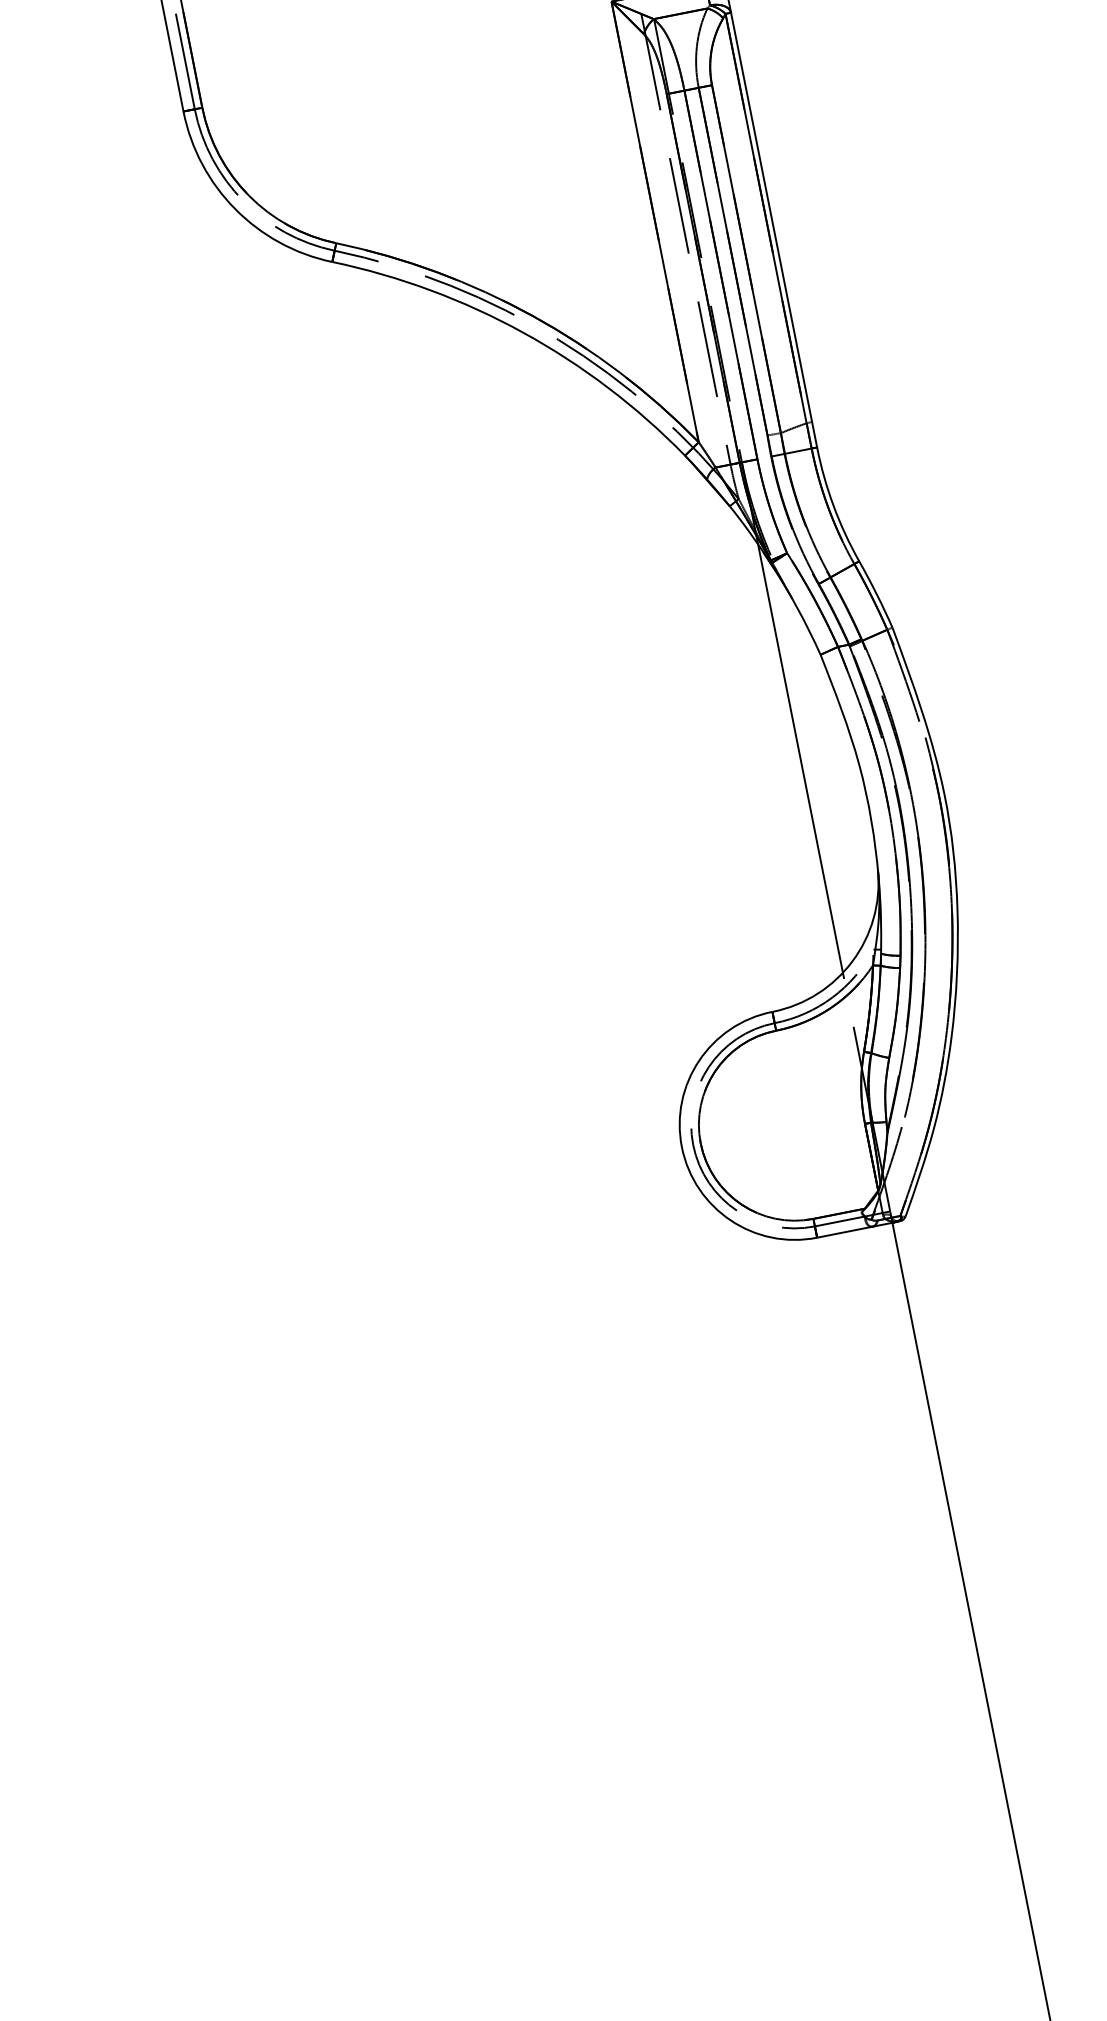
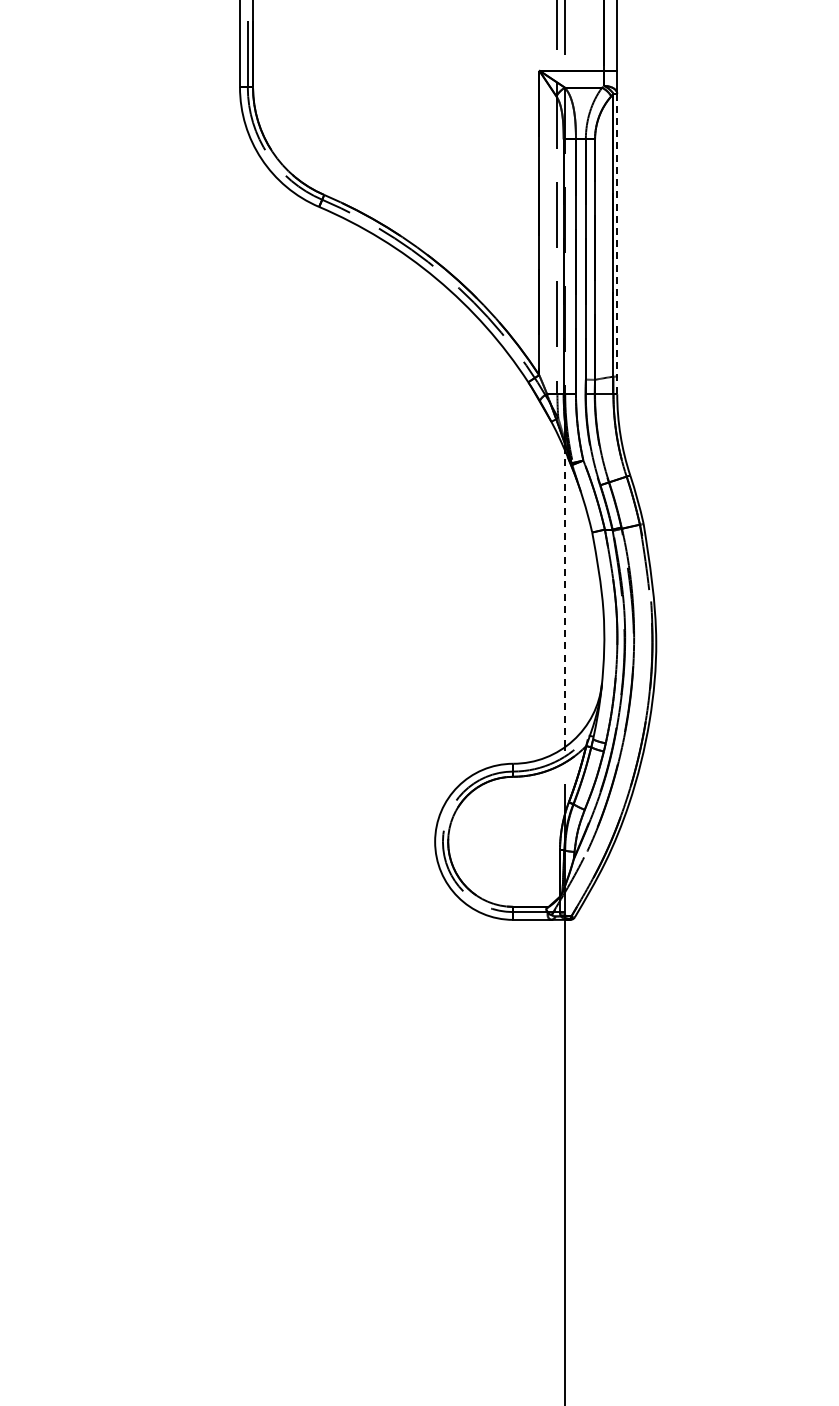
line: (774, 230) -> (617, 244), solid -> dashed
line: (801, 759) -> (565, 599), solid -> dashed

